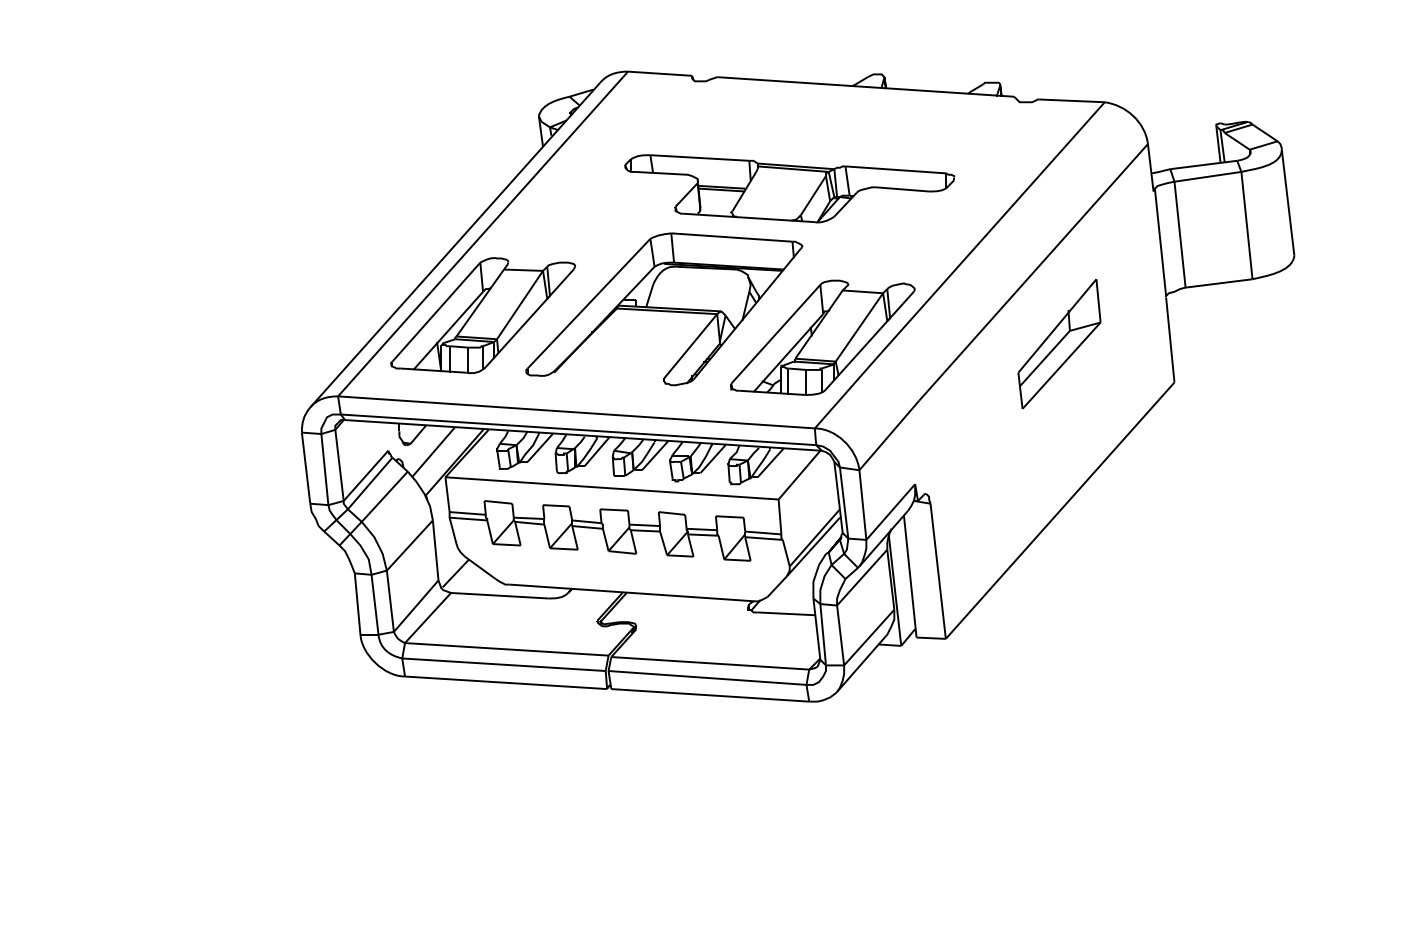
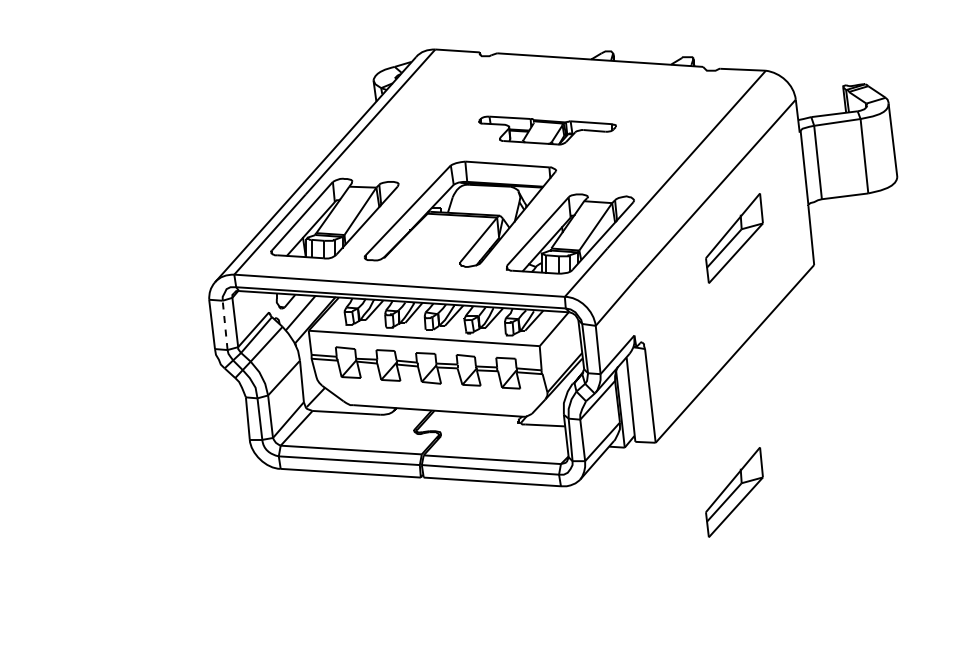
part: (789, 188) -> (547, 130), size x0.6
line: (325, 469) -> (225, 325), solid -> dashed
part: (1059, 710) -> (734, 492), added

